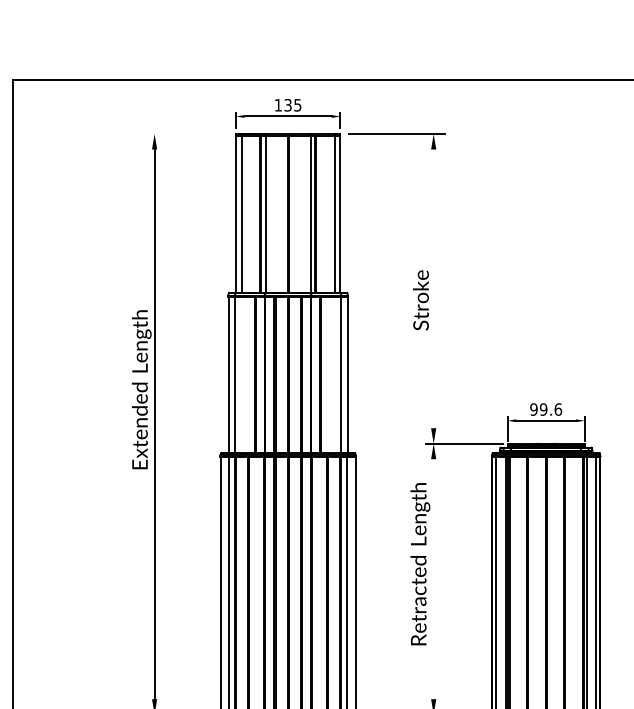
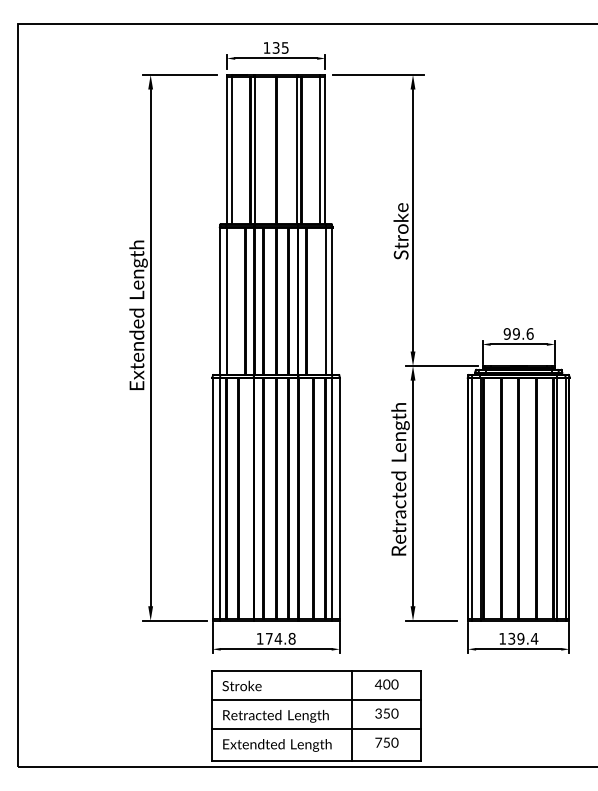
line: (185, 133) -> (179, 74), added
line: (434, 288) -> (413, 220), added
line: (434, 579) -> (413, 493), added

